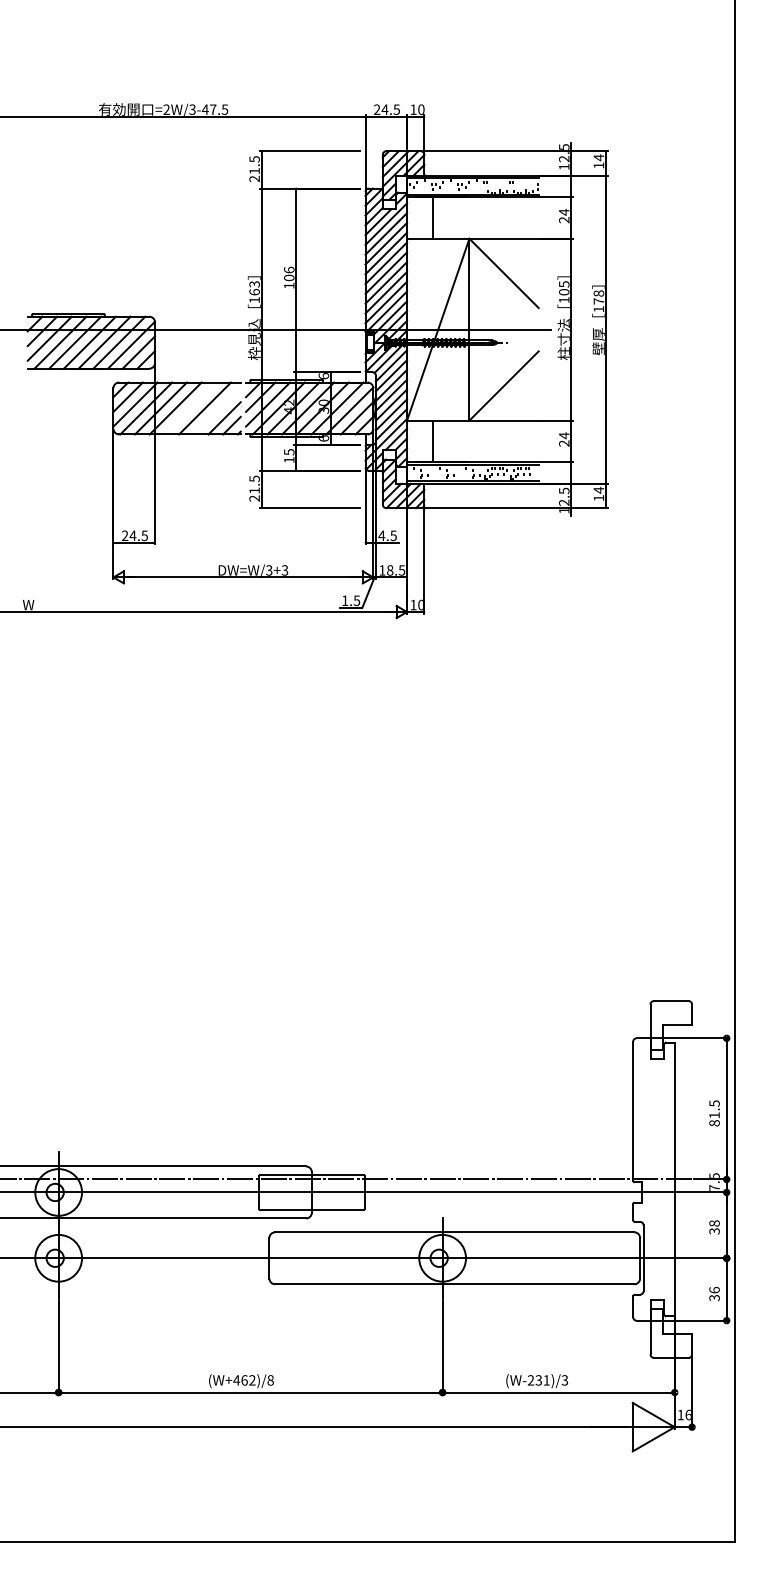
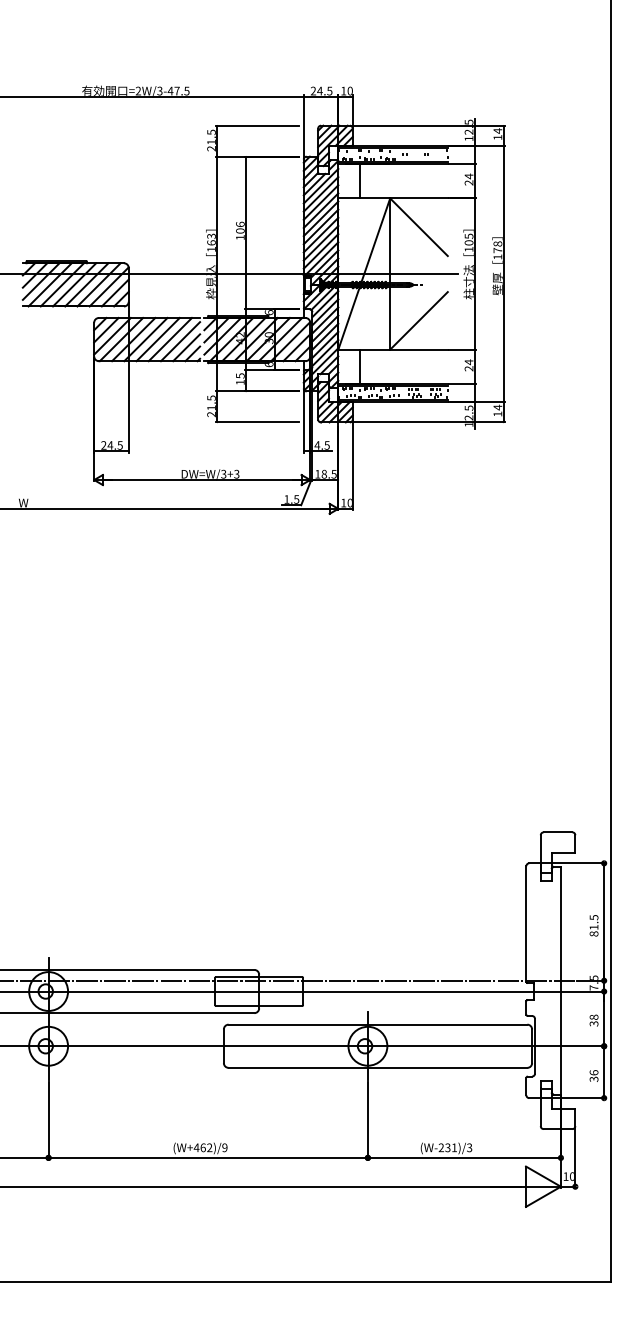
line: (190, 408) -> (158, 339), added
line: (216, 410) -> (179, 341), added
text: (270, 1380) -> (224, 1147), (W+462)/8 -> (W+462)/9
text: (687, 1414) -> (571, 1176), 16 -> 10

